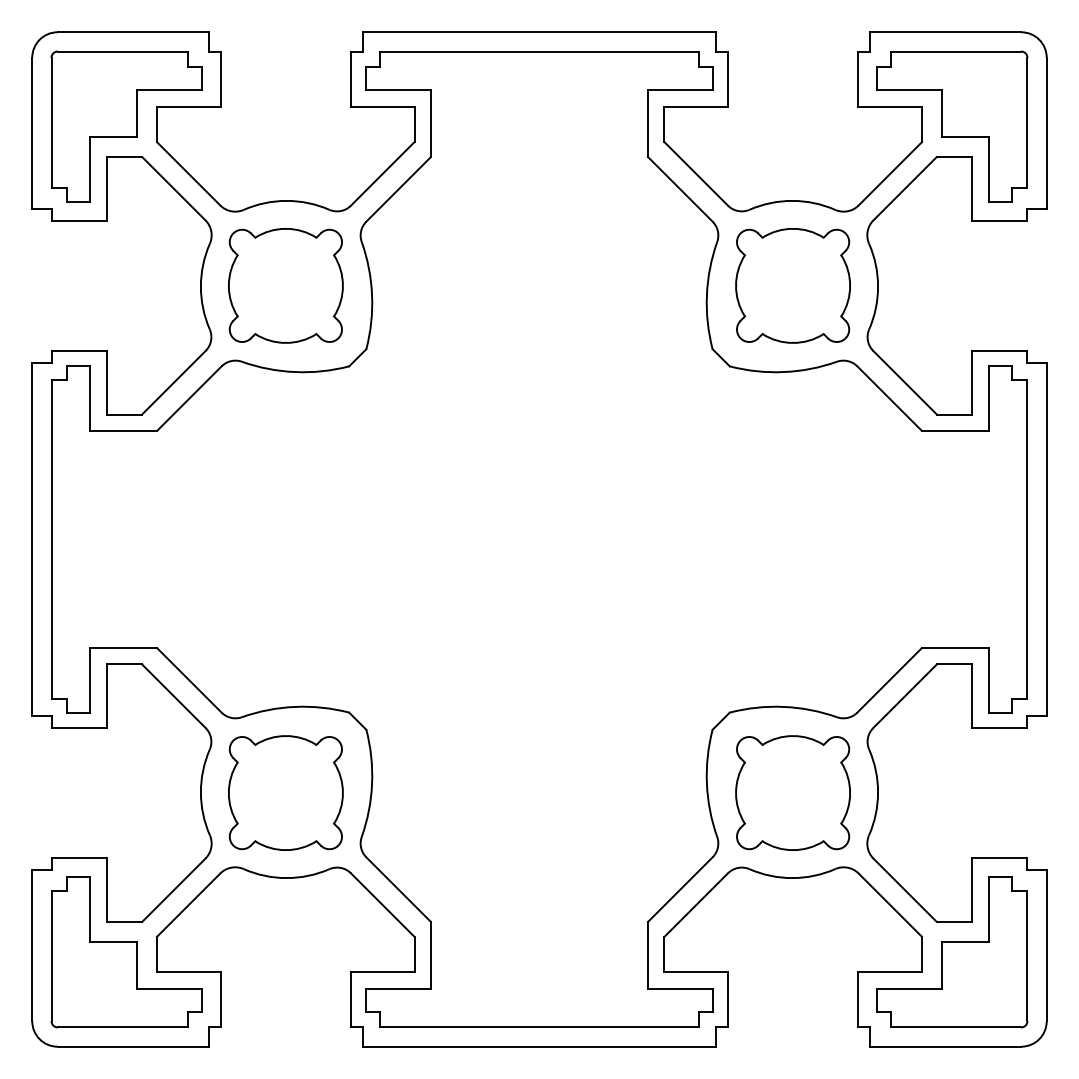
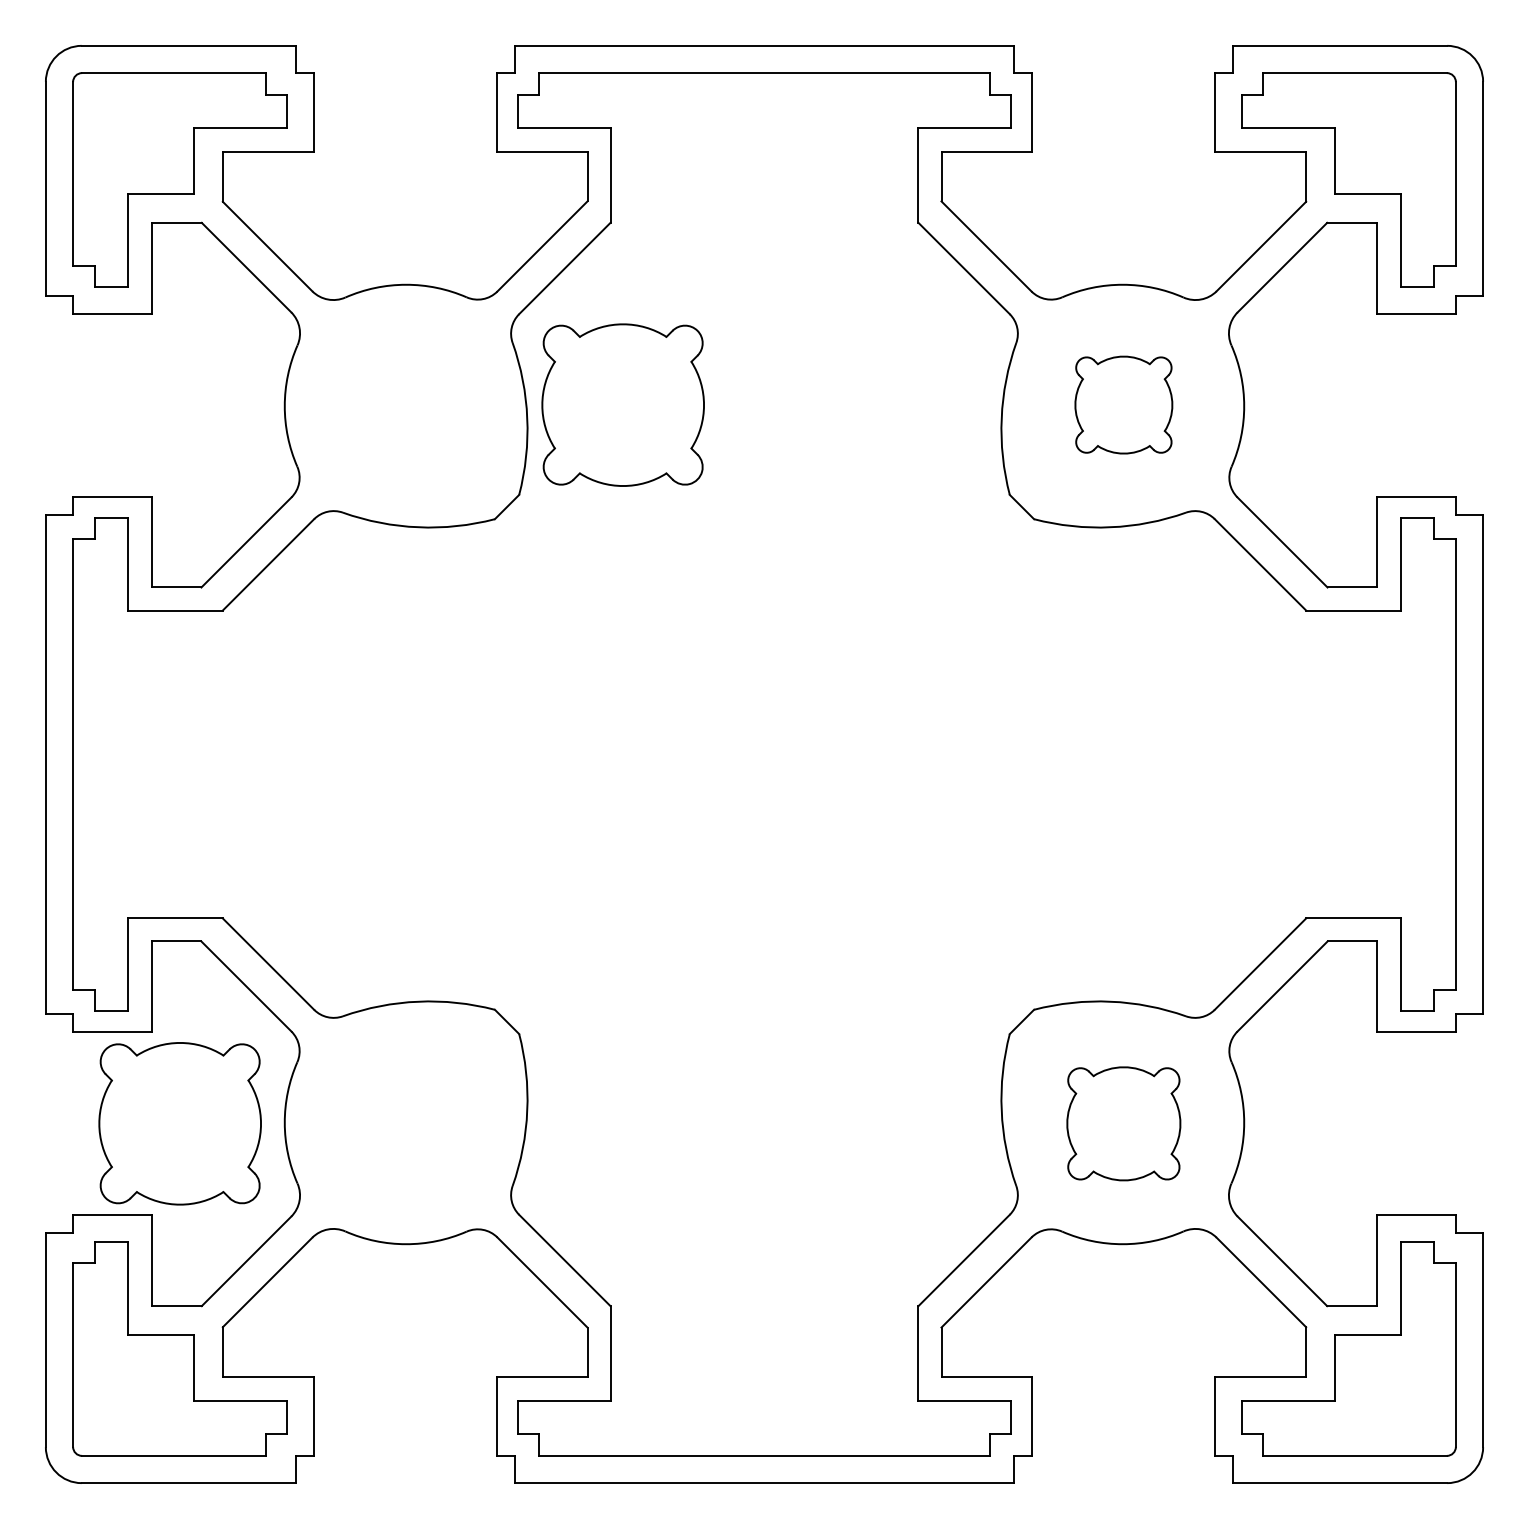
part: (285, 285) -> (622, 404), moved
part: (792, 285) -> (1123, 404), size x0.6
part: (285, 792) -> (179, 1123), moved
part: (792, 792) -> (1123, 1123), size x0.7

